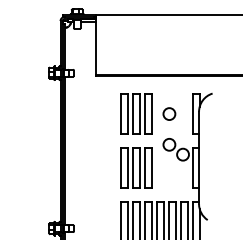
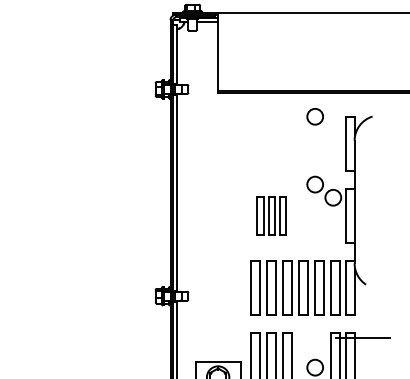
part: (136, 113) -> (271, 143), removed
circle: (168, 113) -> (314, 116), moved
part: (136, 168) -> (271, 215), size x0.7

